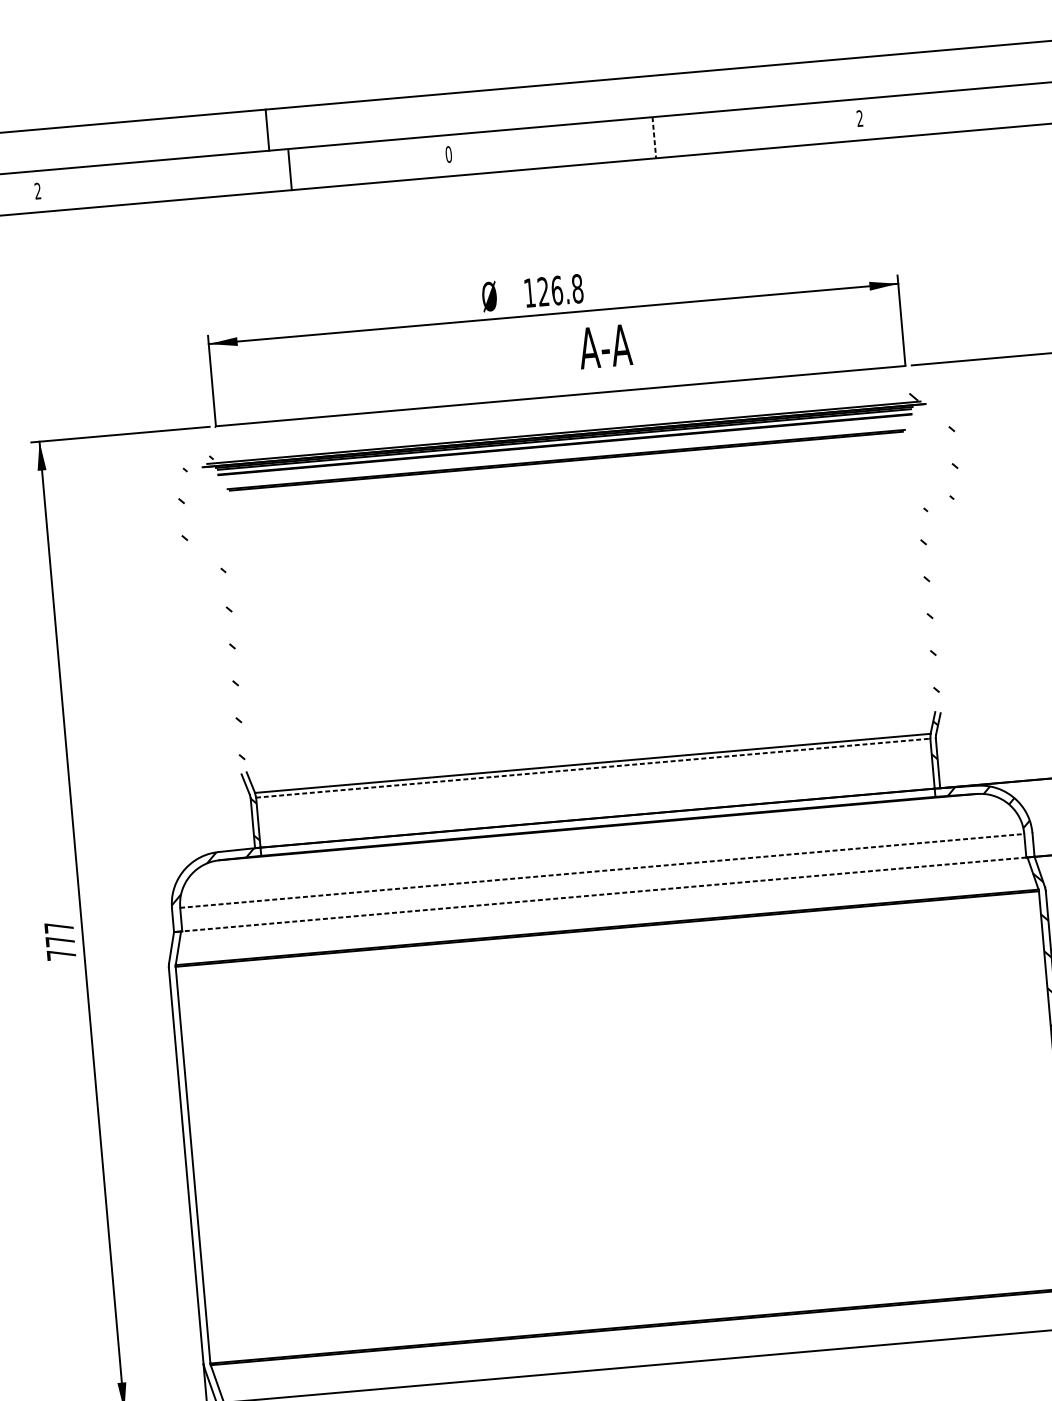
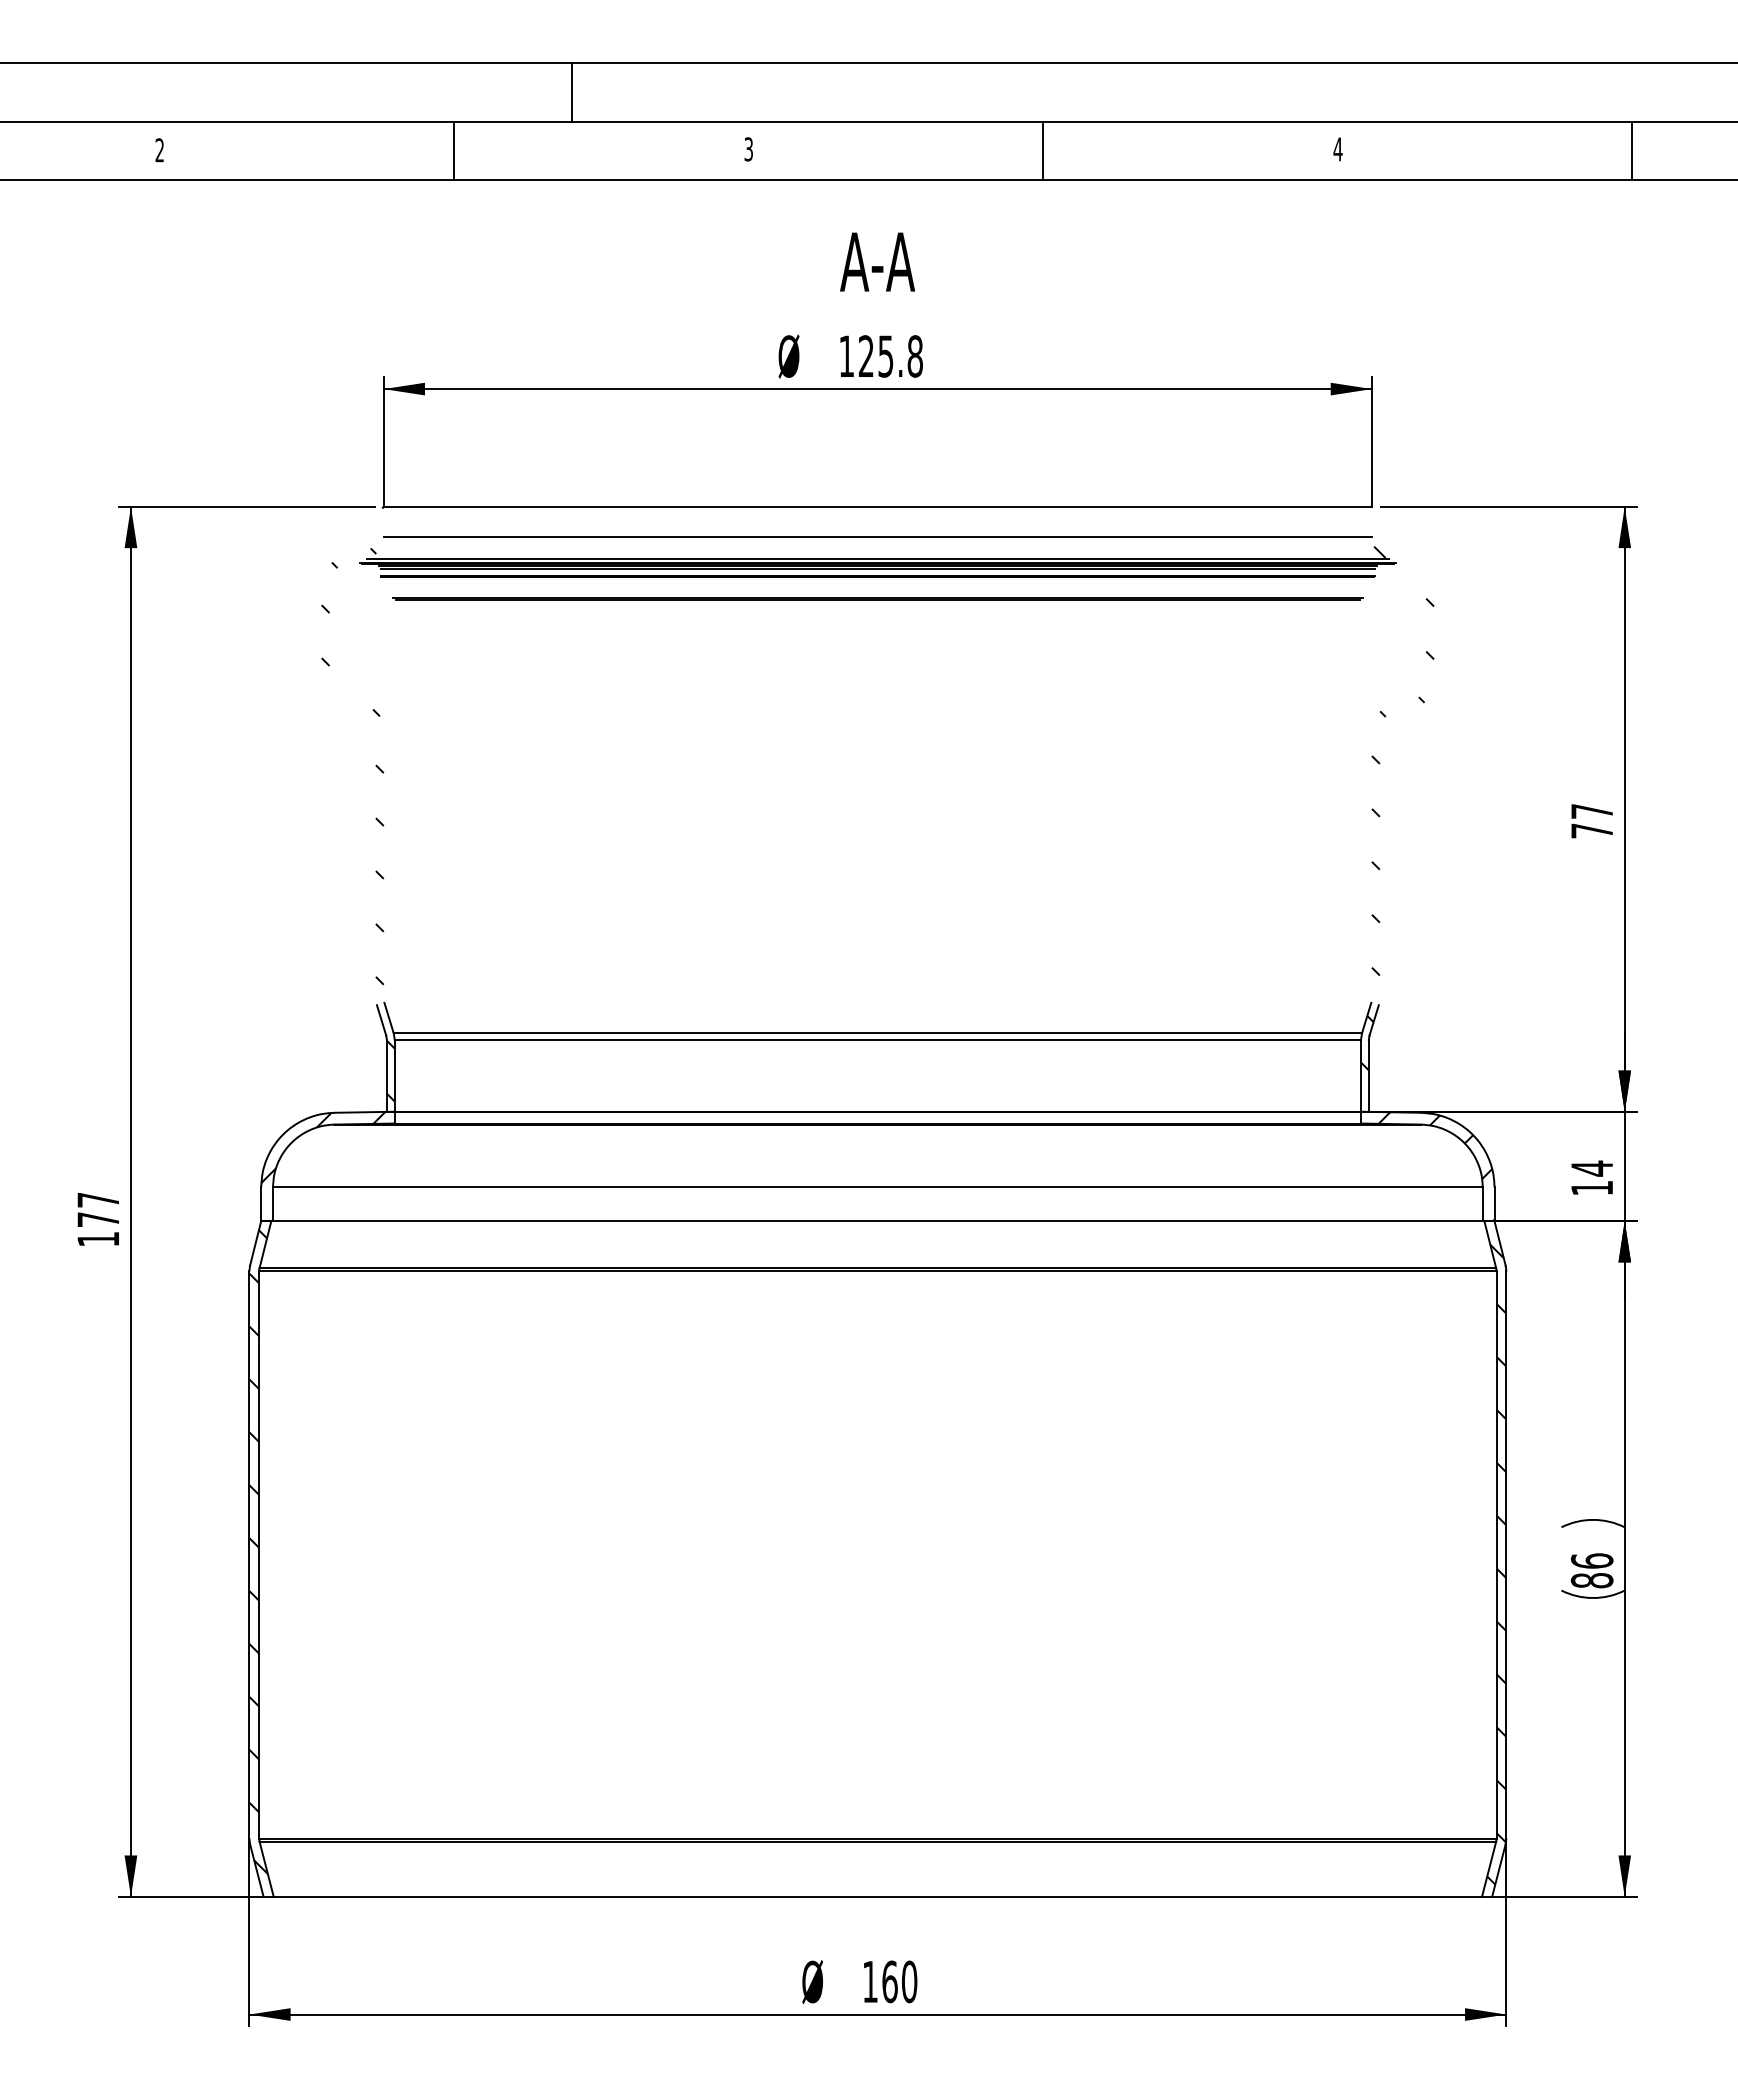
text: (859, 118) -> (1337, 149), 2 -> 4
line: (267, 129) -> (571, 91), moved
line: (654, 138) -> (1043, 151), dashed -> solid
text: (448, 154) -> (748, 149), 0 -> 3
line: (290, 169) -> (454, 150), moved
text: (556, 290) -> (885, 356), 126.8 -> 125.8
text: (605, 346) -> (877, 261), moved
line: (562, 416) -> (877, 536), added
line: (593, 768) -> (878, 1040), dashed -> solid
line: (601, 871) -> (877, 1187), dashed -> solid
line: (604, 894) -> (877, 1221), dashed -> solid
text: (60, 954) -> (97, 1239), 777 -> 177
hatch: (192, 1163) -> (258, 1552), added

